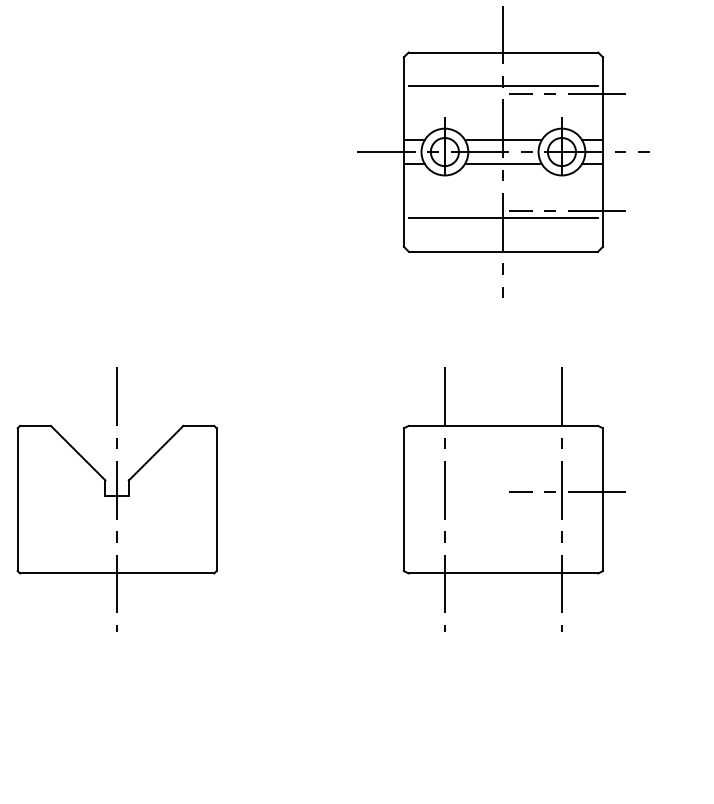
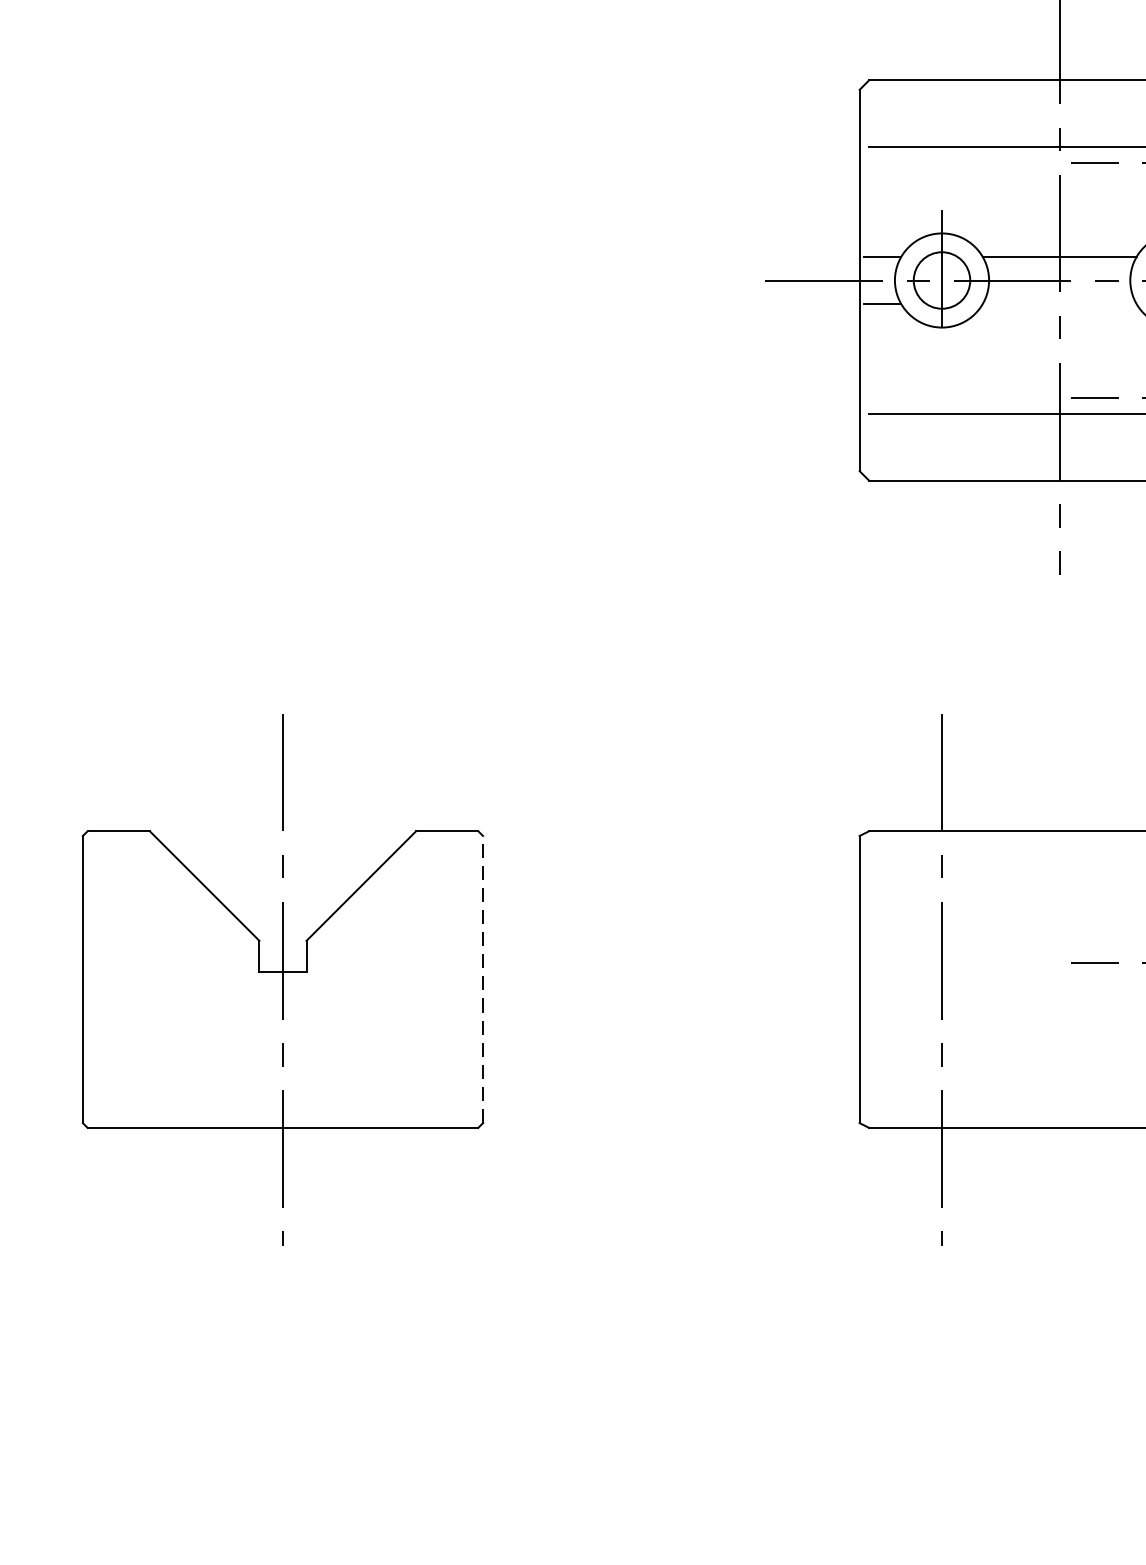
line: (503, 163) -> (1059, 303), removed
line: (216, 499) -> (482, 979), solid -> dashed

